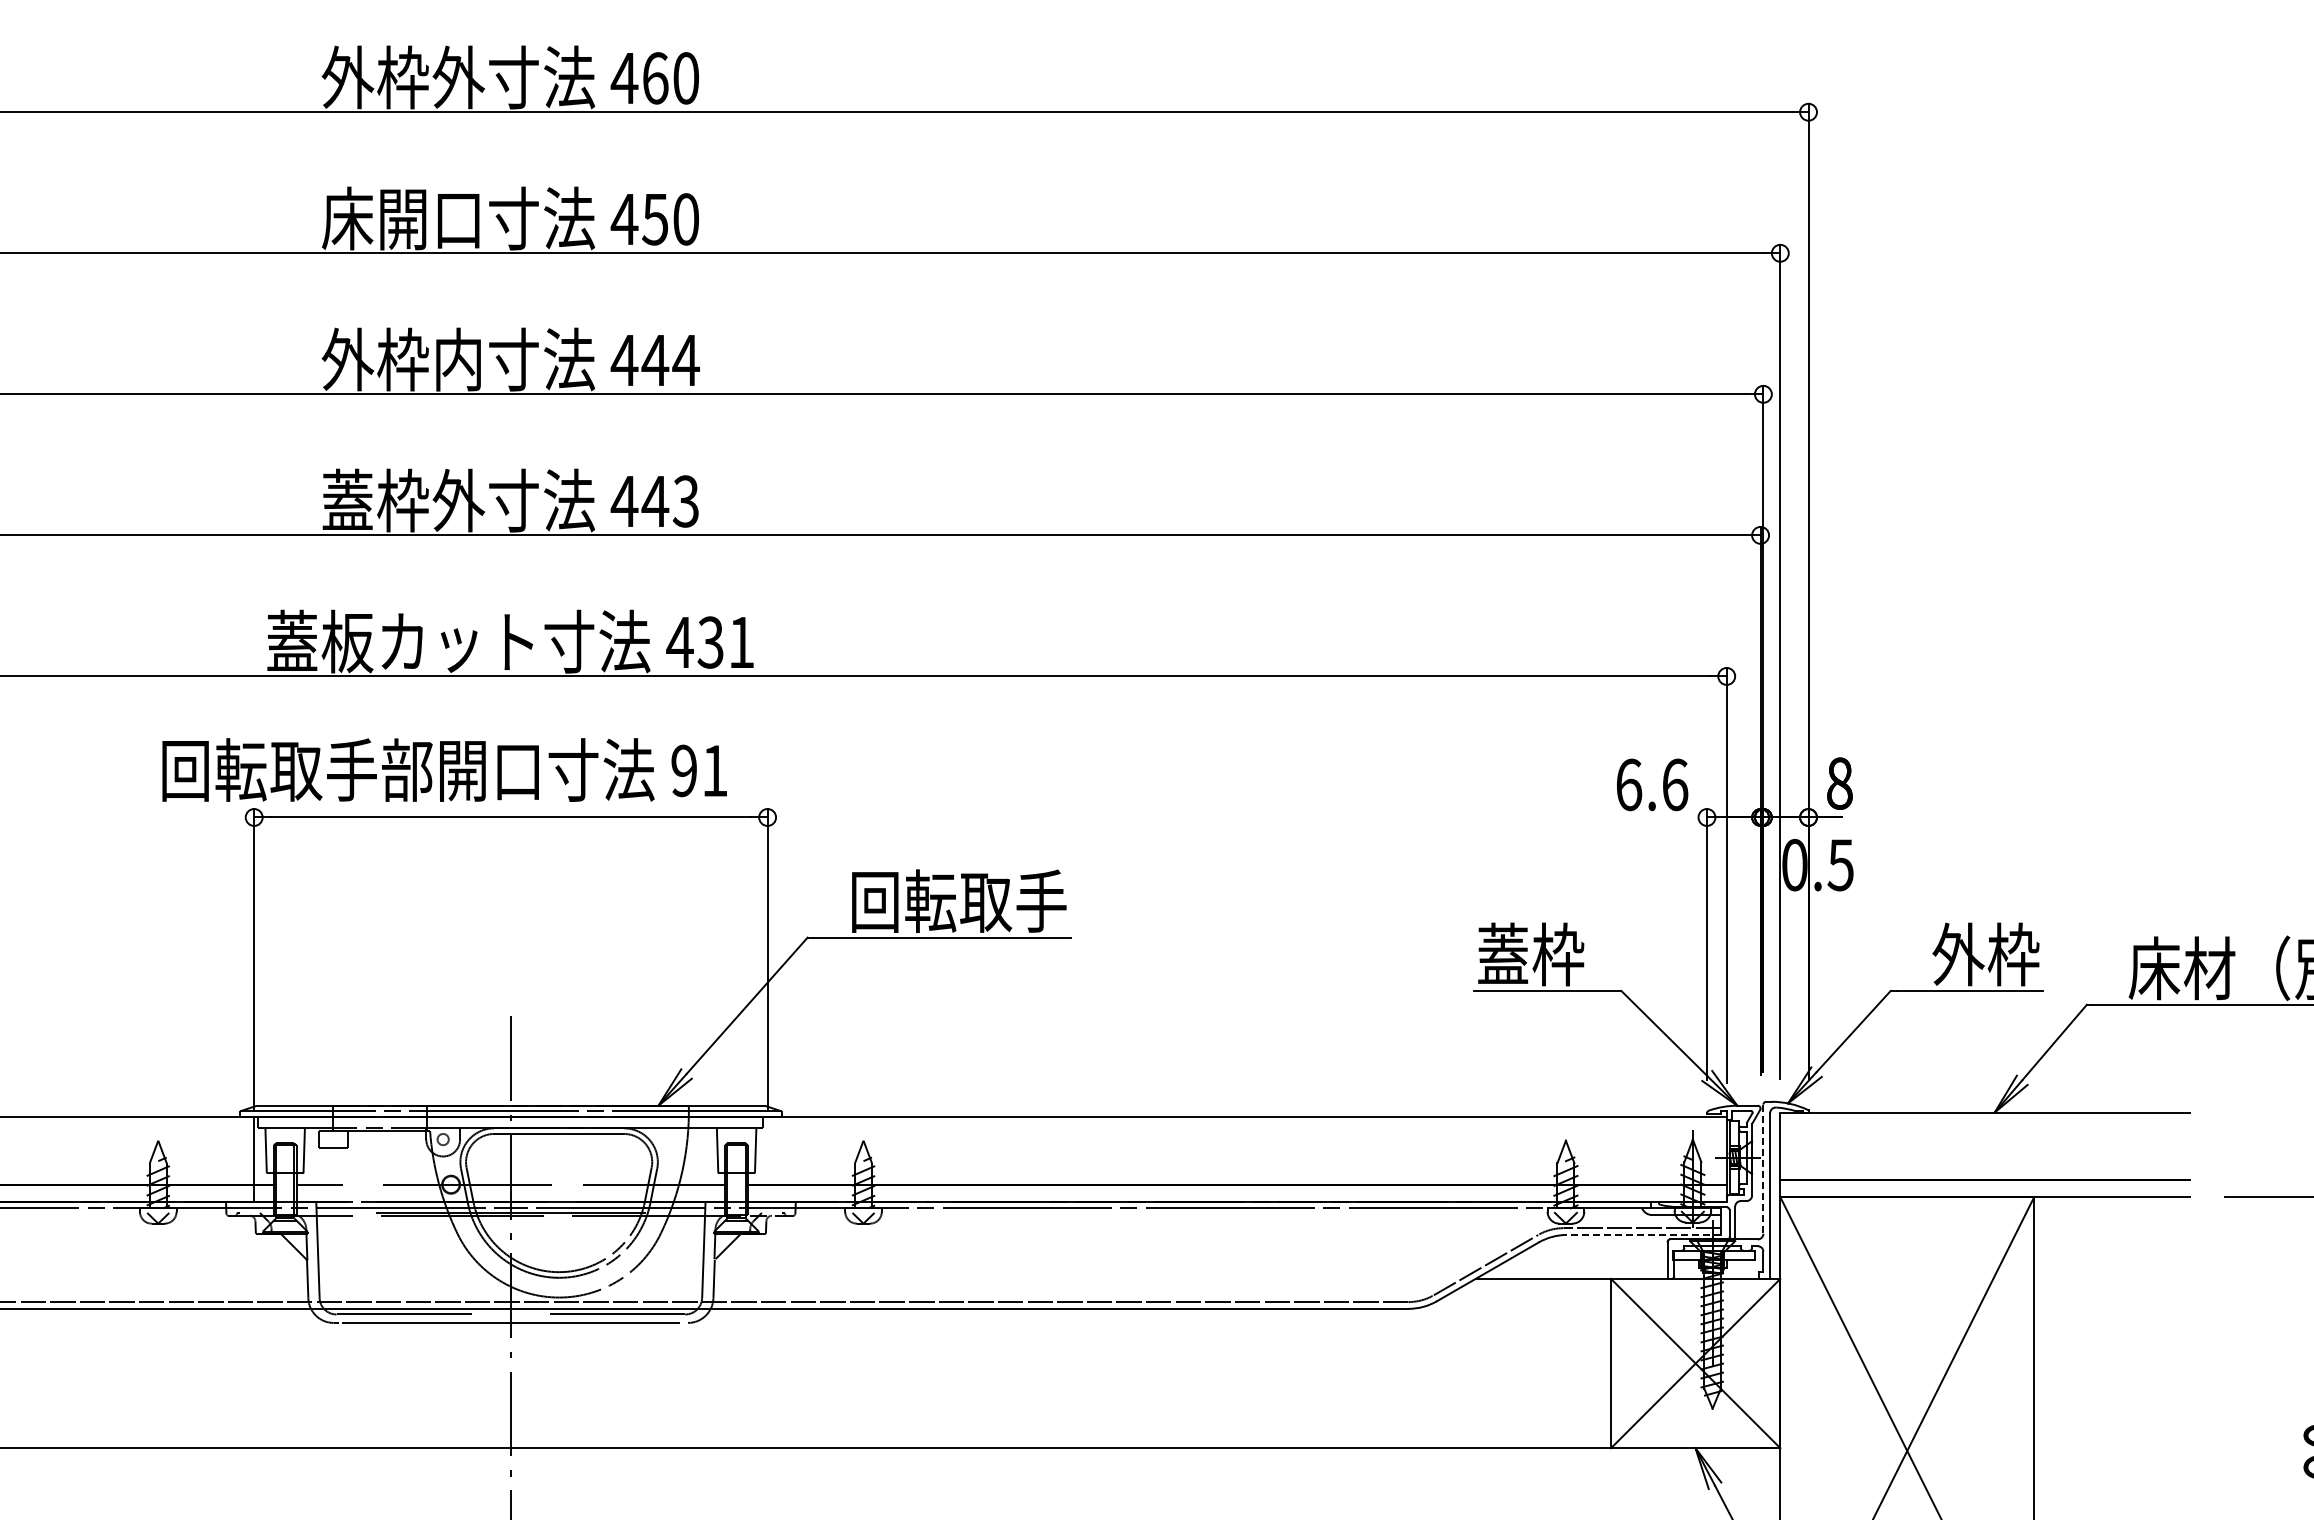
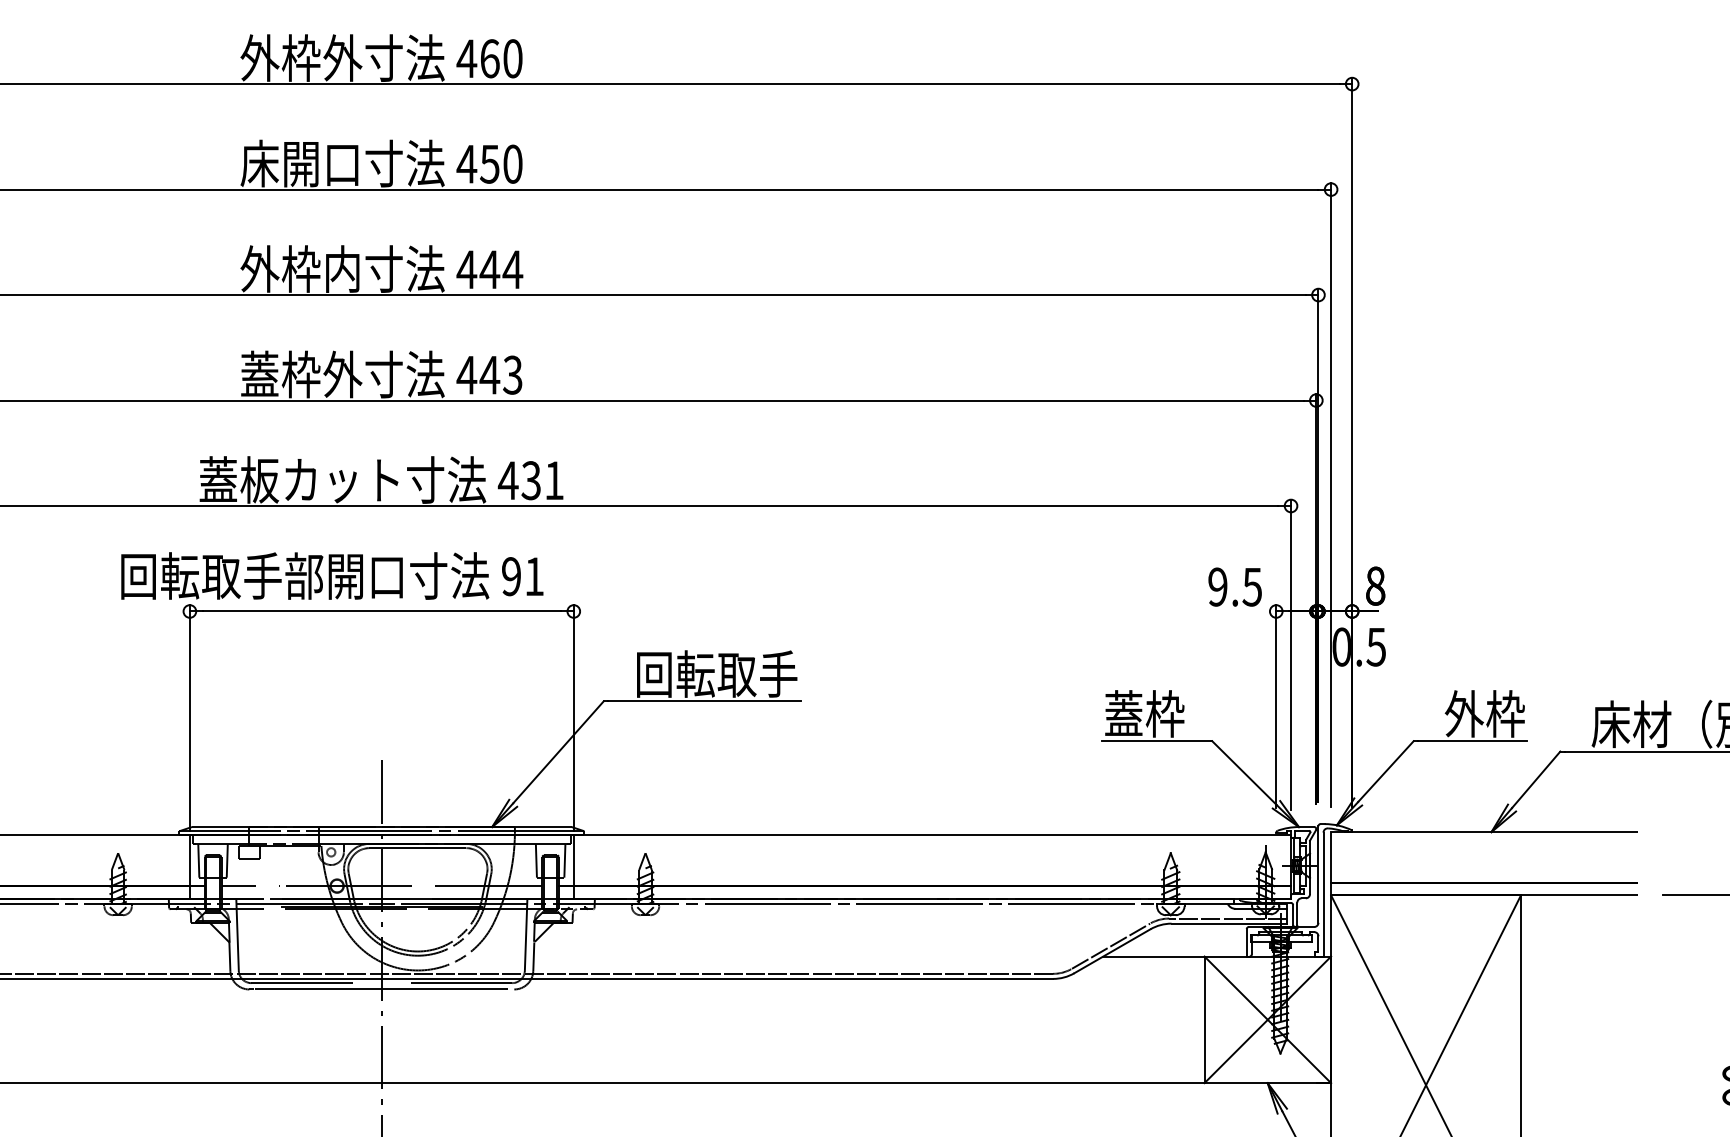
text: (1652, 784) -> (1235, 586), 6.6 -> 9.5
line: (767, 1159) -> (573, 867), added
line: (1763, 1169) -> (1318, 874), dashed -> solid
line: (1643, 1234) -> (1228, 923), dashed -> solid

